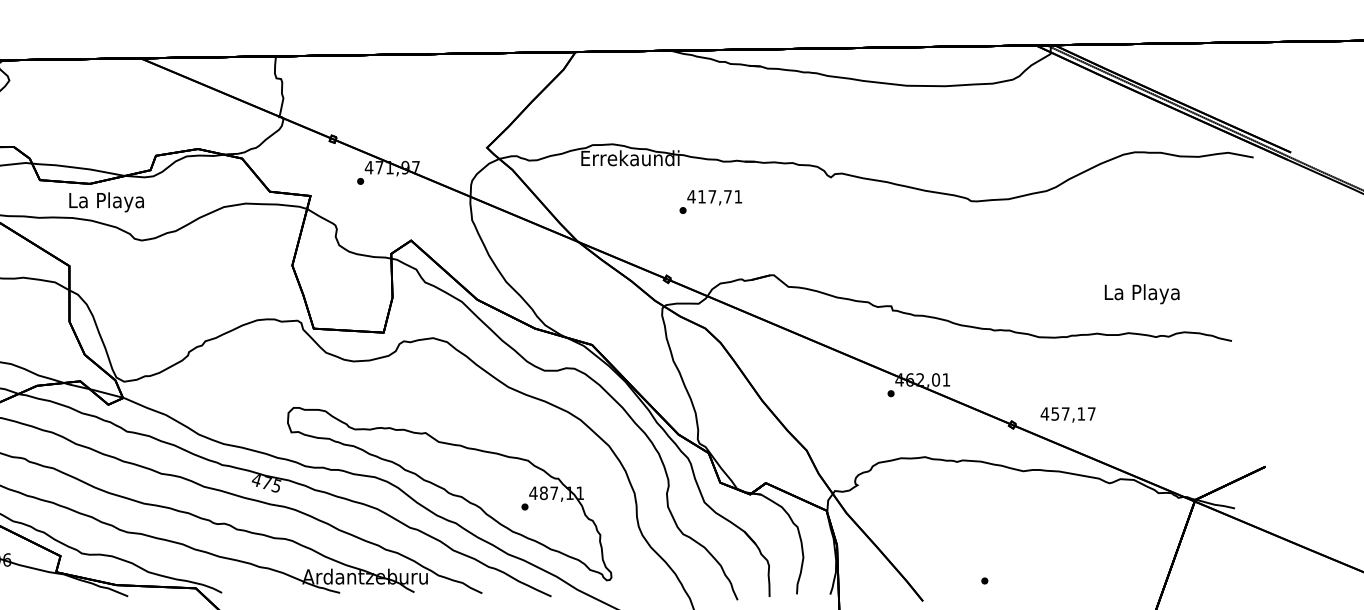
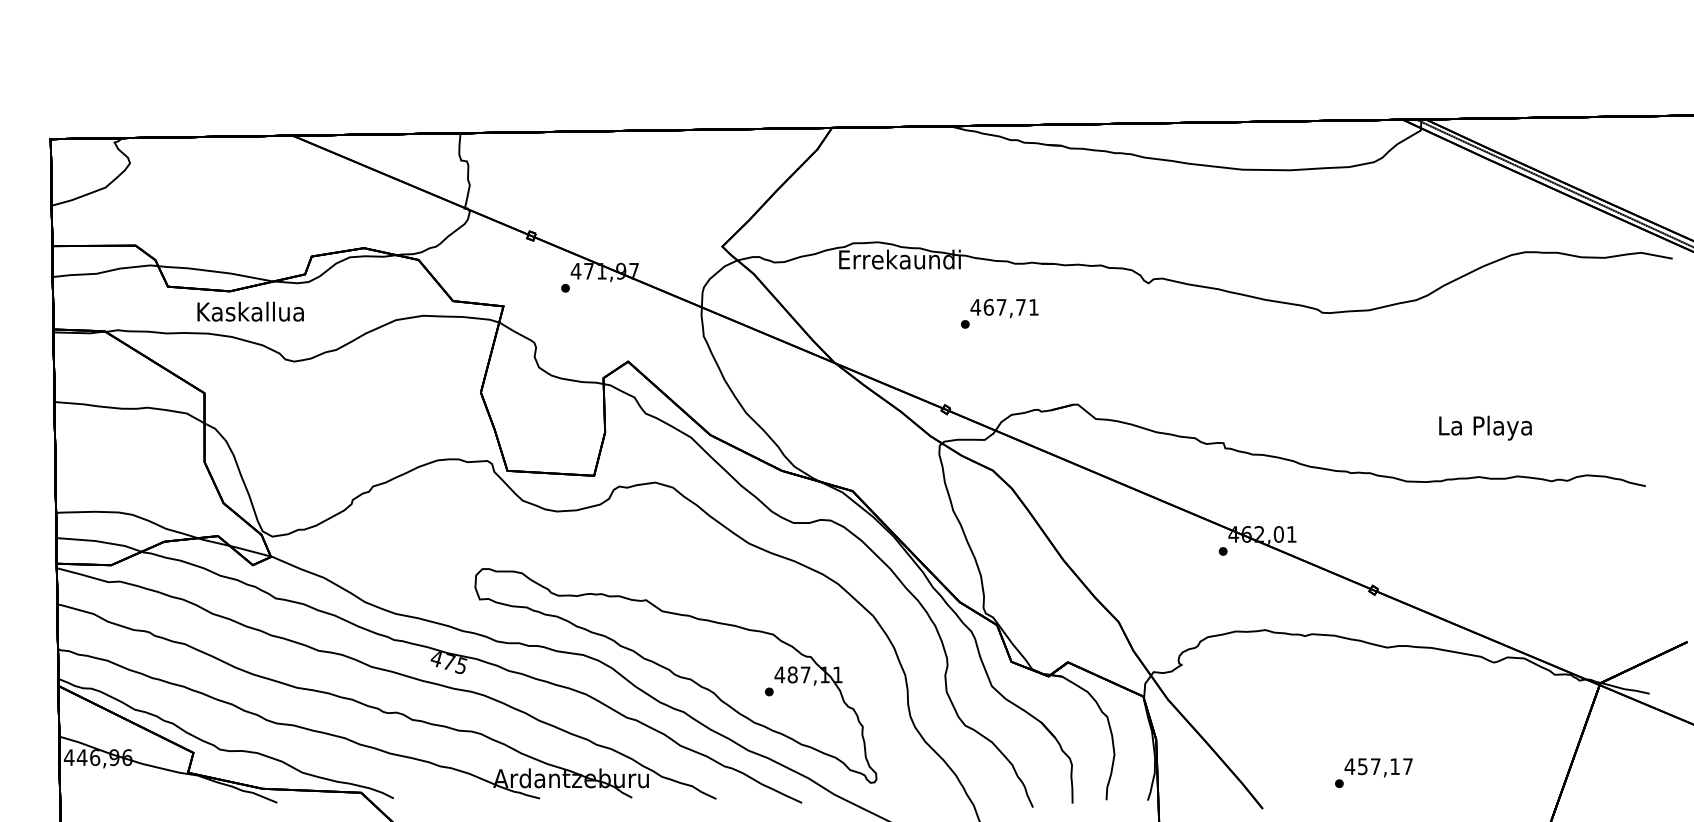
text: (701, 196) -> (988, 307), 417,71 -> 467,71
text: (106, 201) -> (250, 313), La Playa -> Kaskallua
text: (1142, 293) -> (1485, 427), moved
text: (1067, 414) -> (1378, 767), moved

